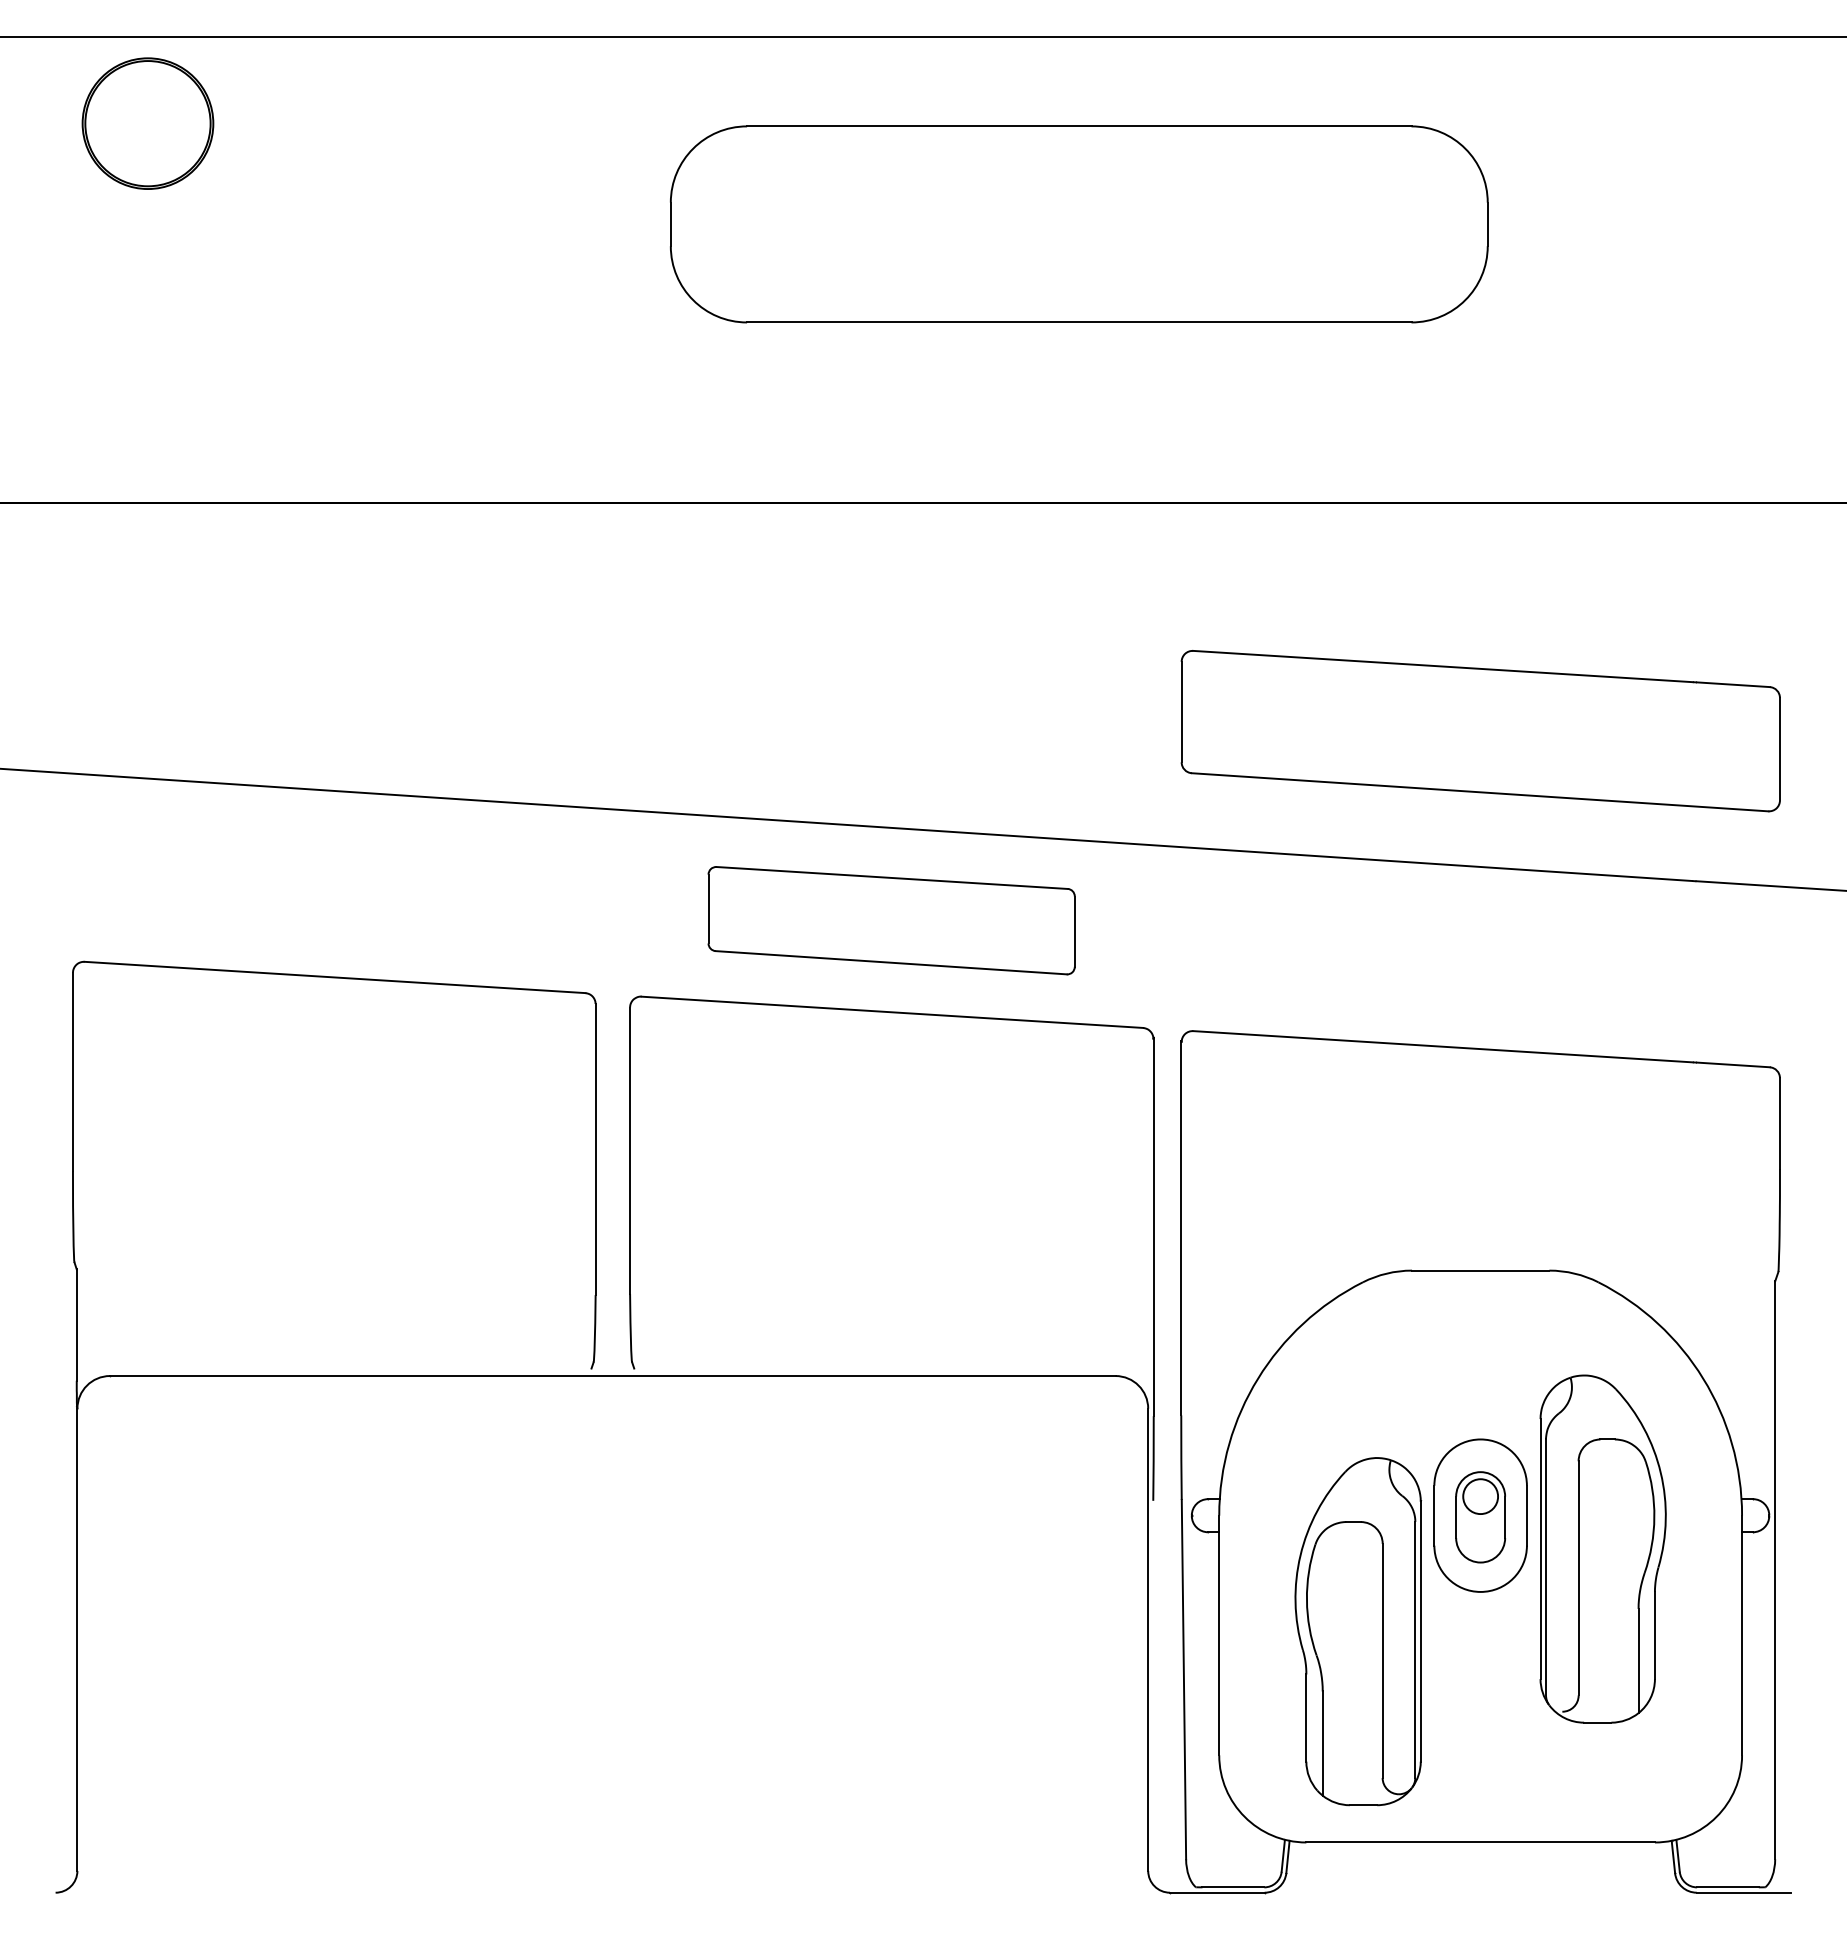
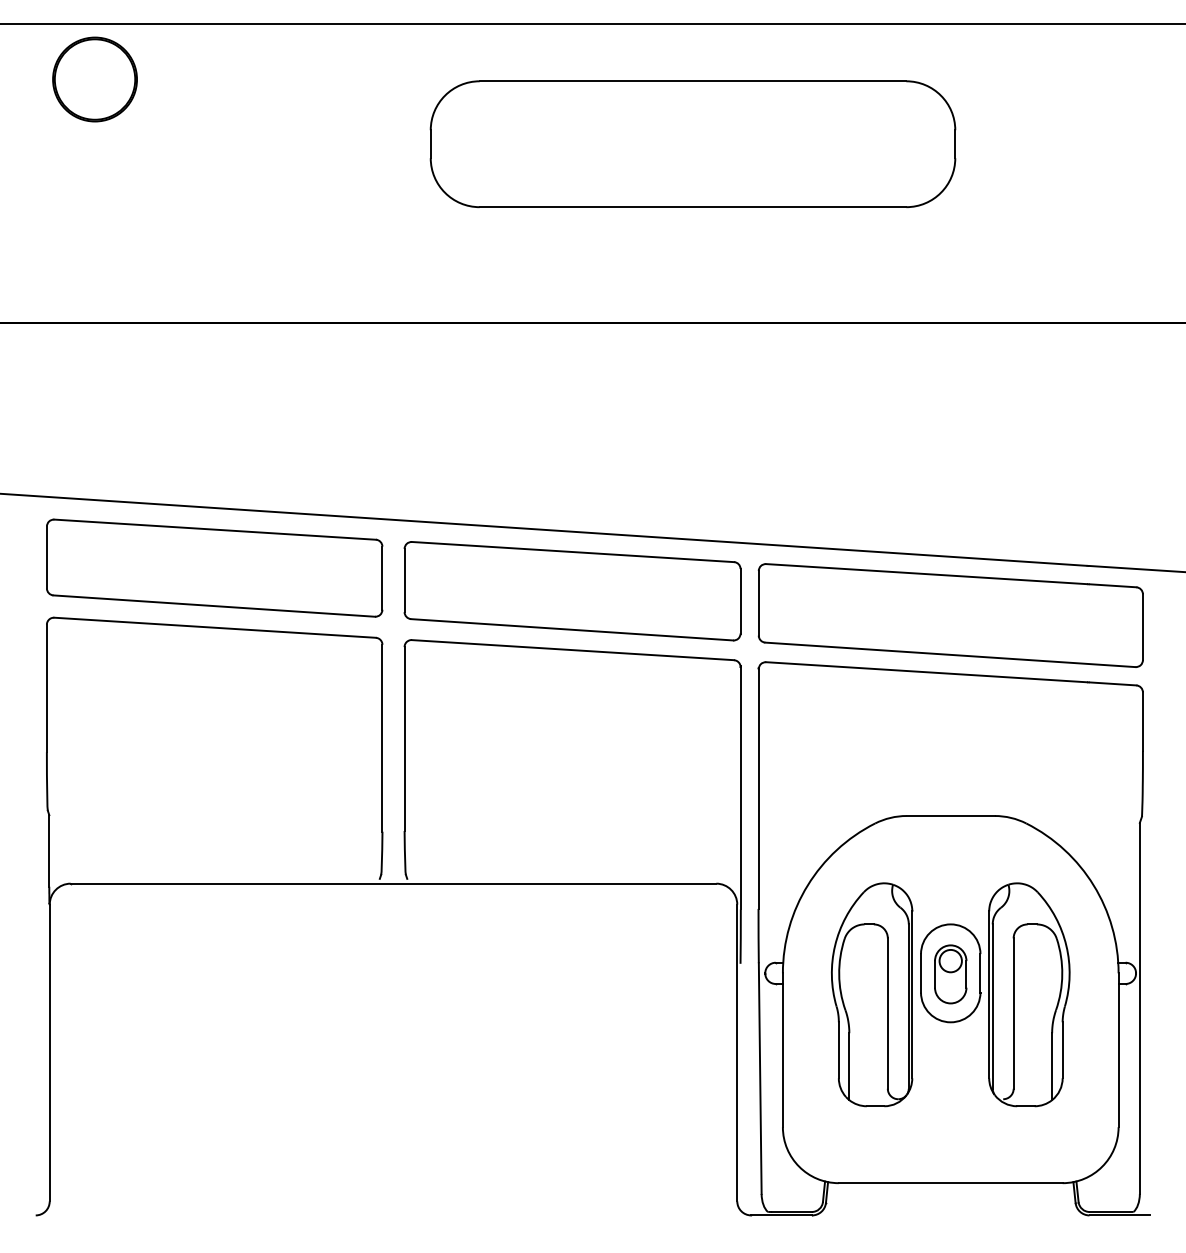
part: (1480, 730) -> (950, 615), moved
part: (334, 883) -> (214, 567), added
part: (891, 920) -> (572, 591), size x1.43
part: (1358, 1631) -> (872, 994), moved

